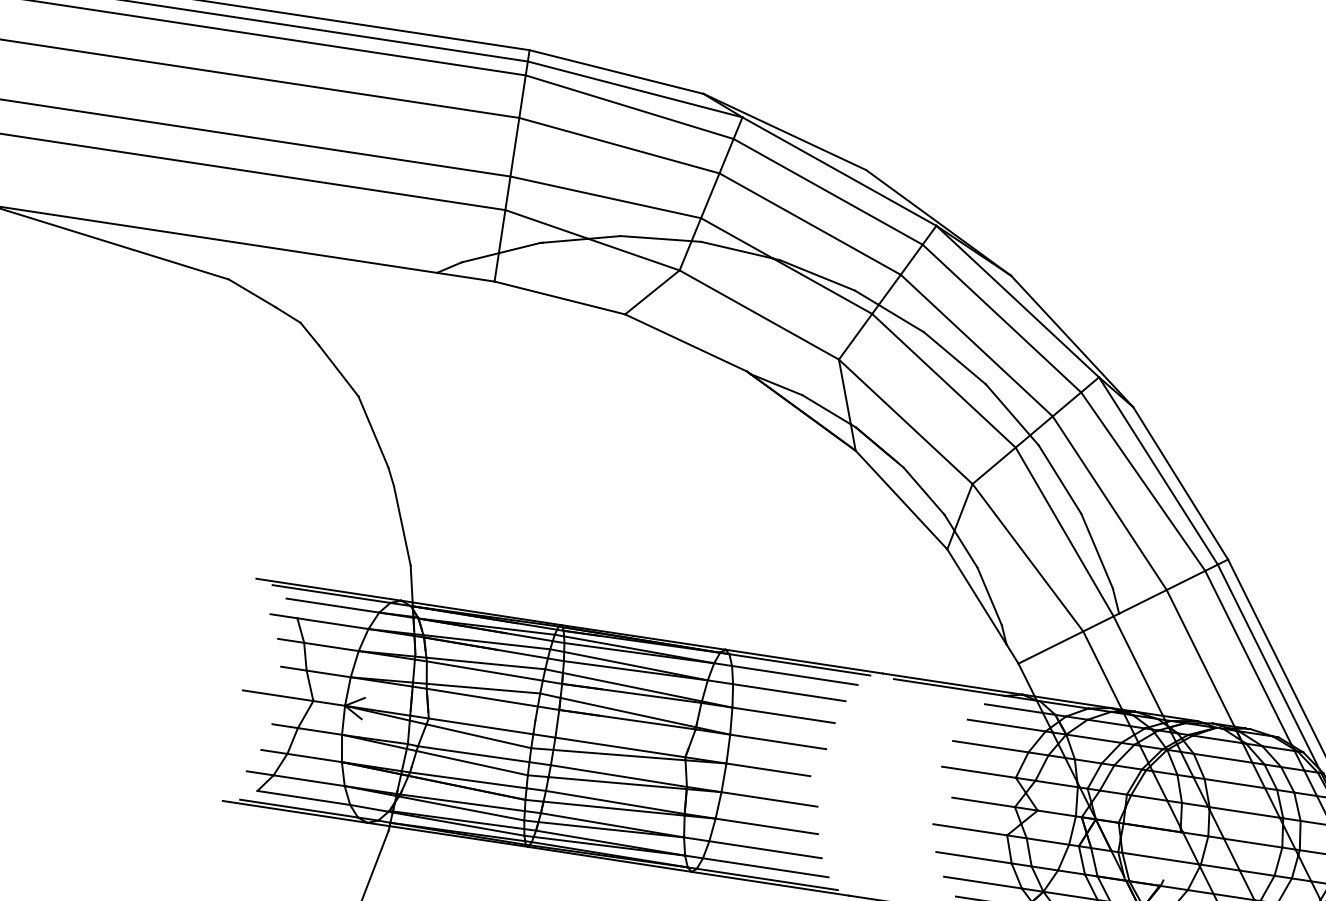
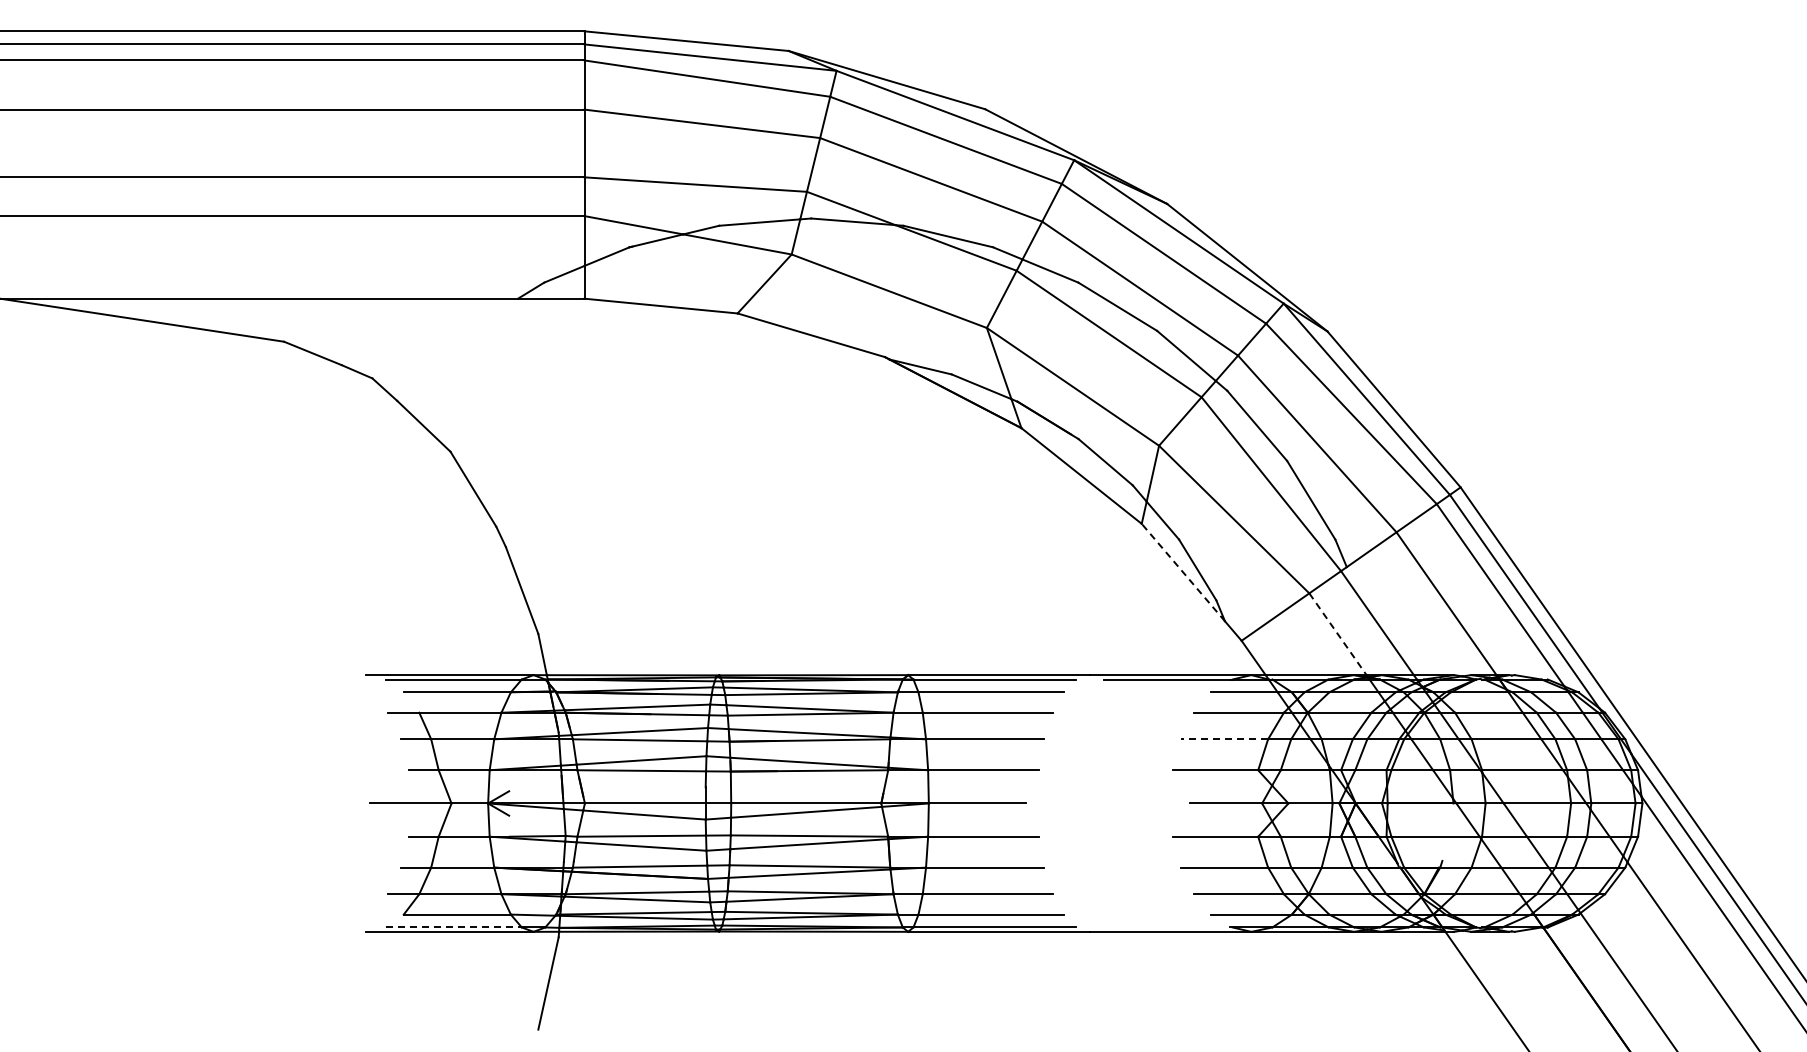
line: (977, 596) -> (1183, 572), solid -> dashed
line: (1102, 670) -> (1337, 634), solid -> dashed
line: (990, 746) -> (1224, 739), solid -> dashed
line: (299, 808) -> (454, 927), solid -> dashed

